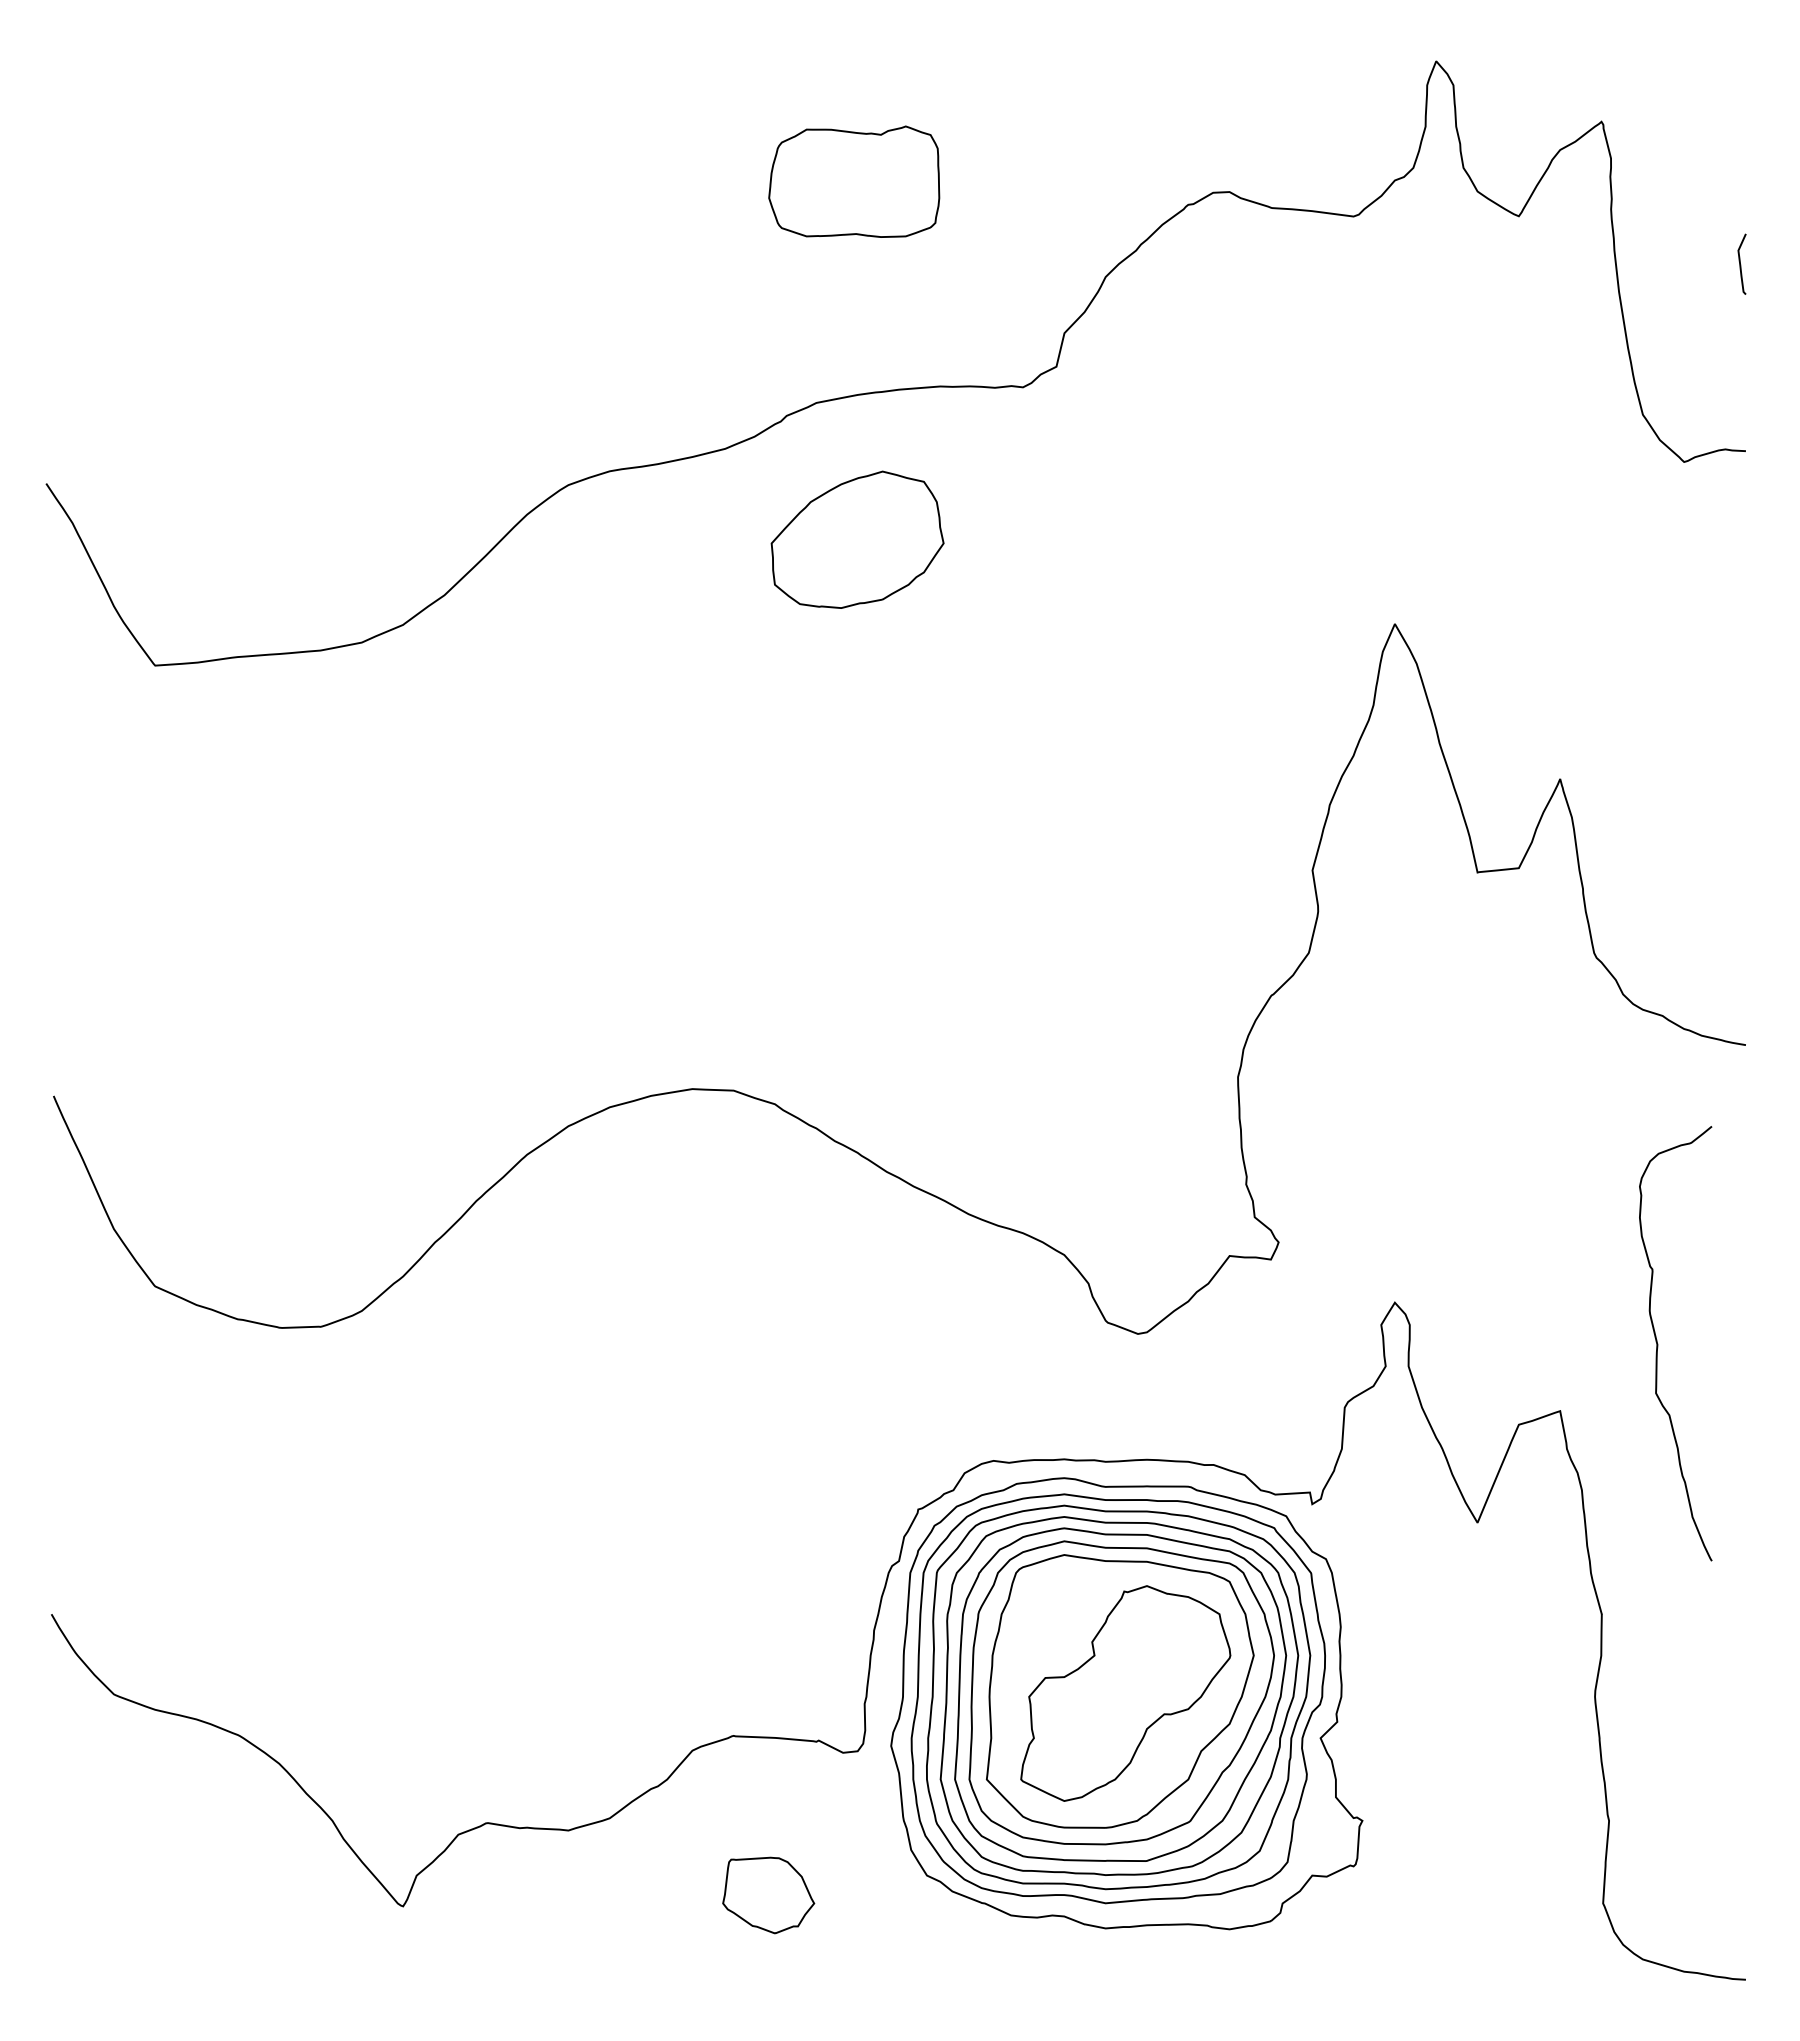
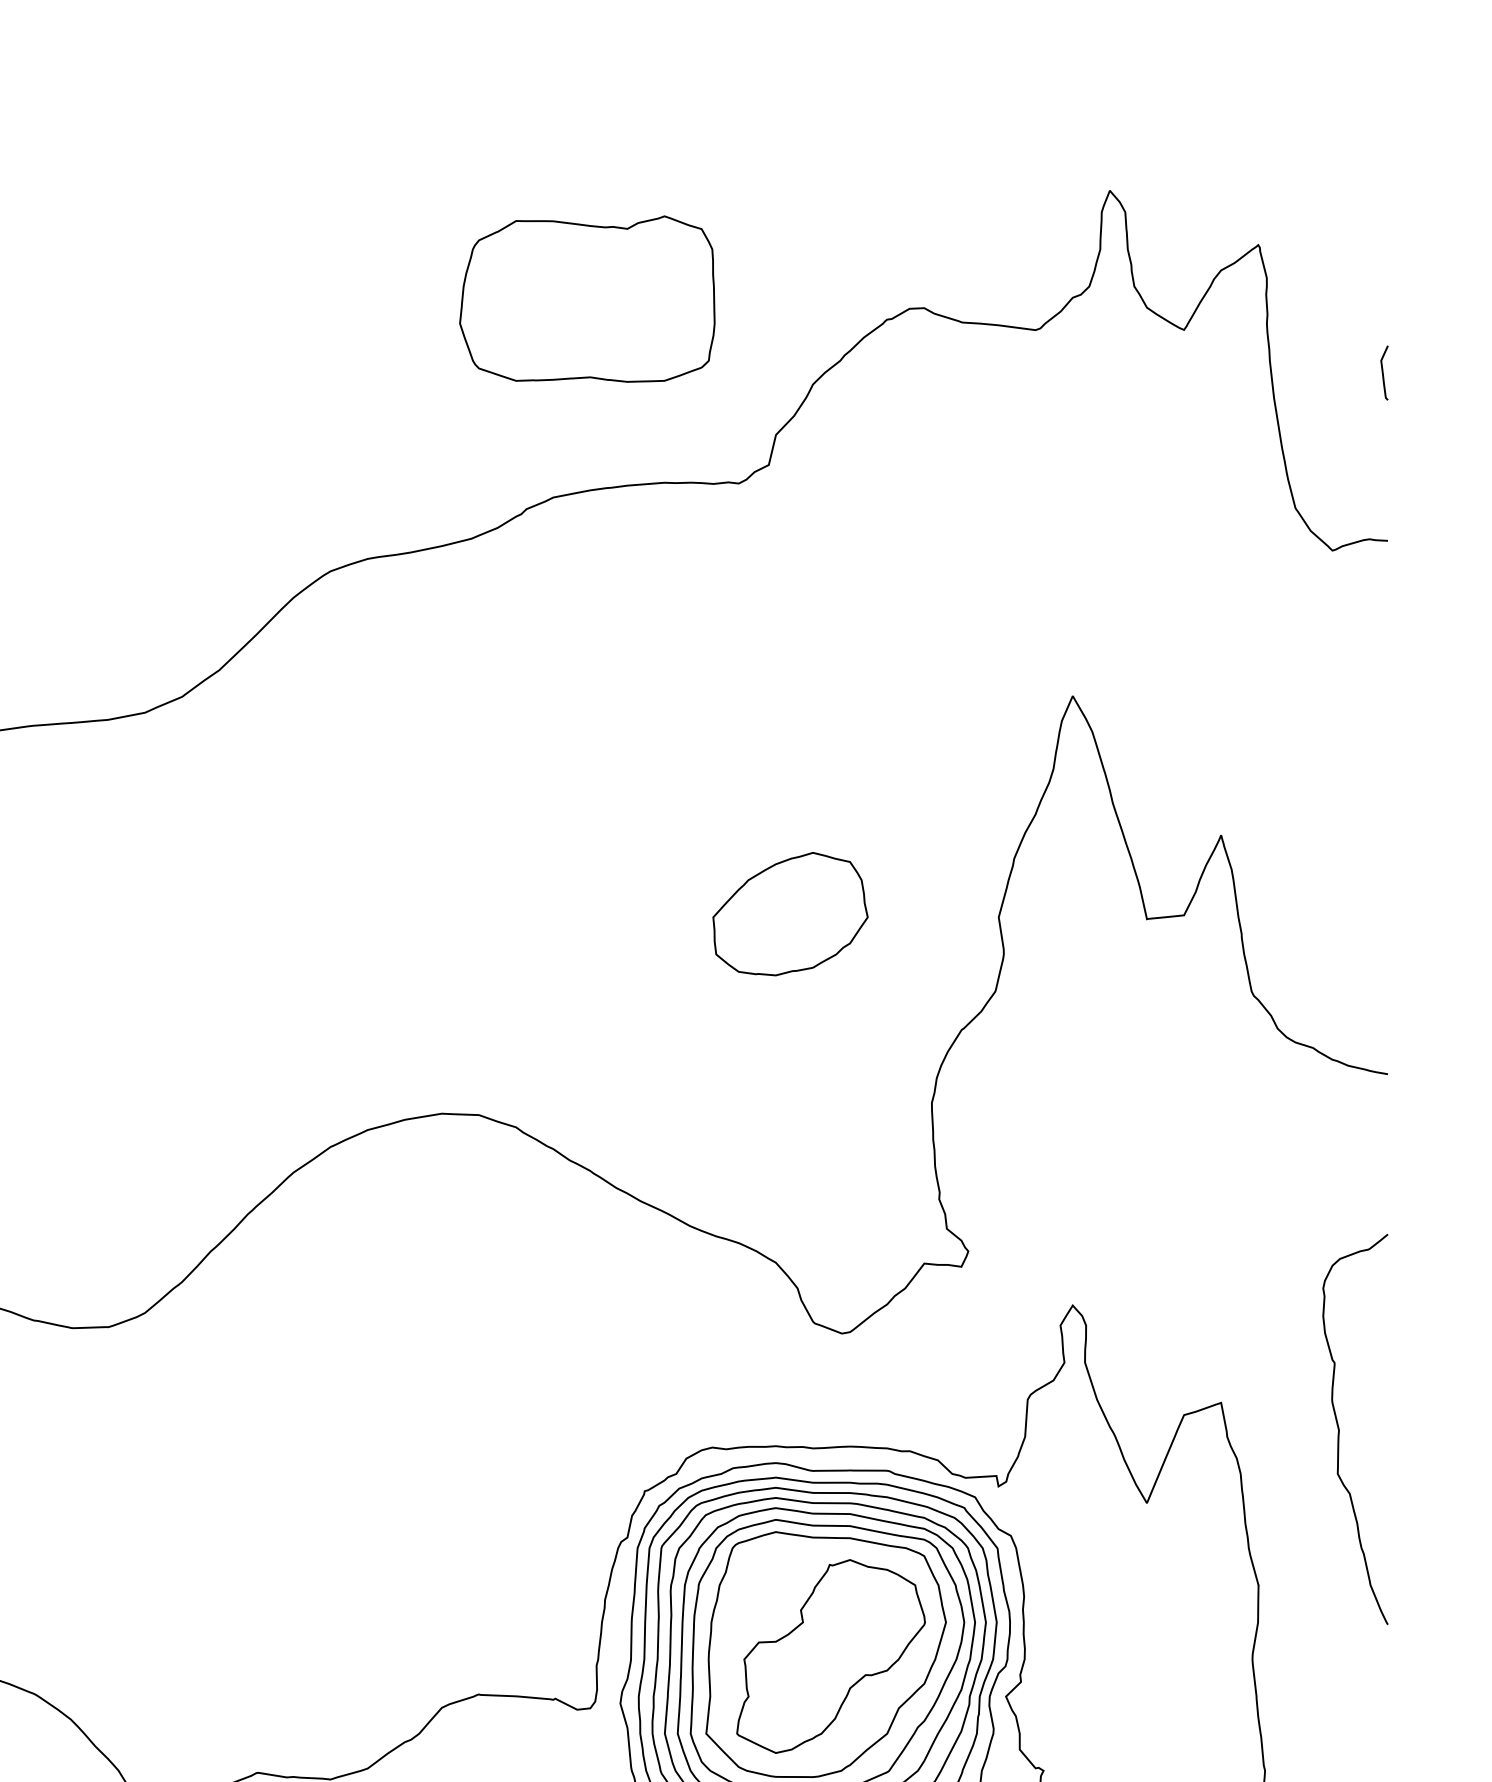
part: (853, 181) -> (586, 298), size x1.67
part: (857, 539) -> (790, 913), moved
curve: (1658, 1344) -> (1339, 1430), moved

